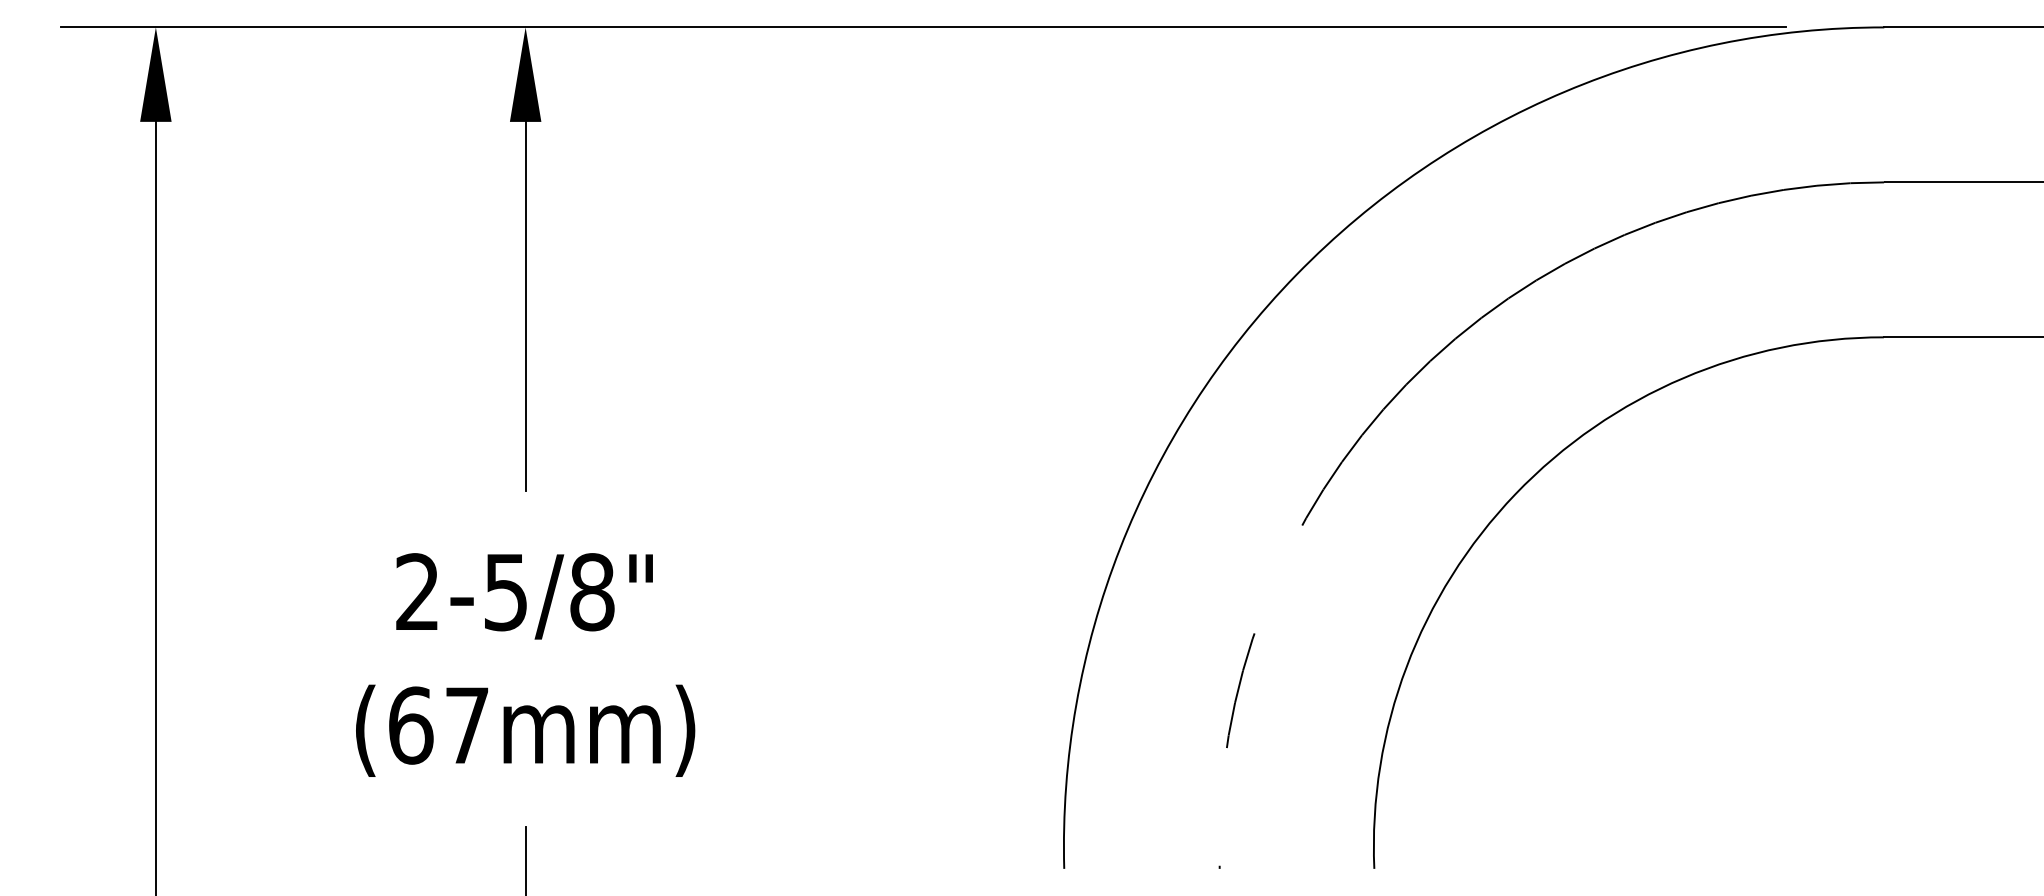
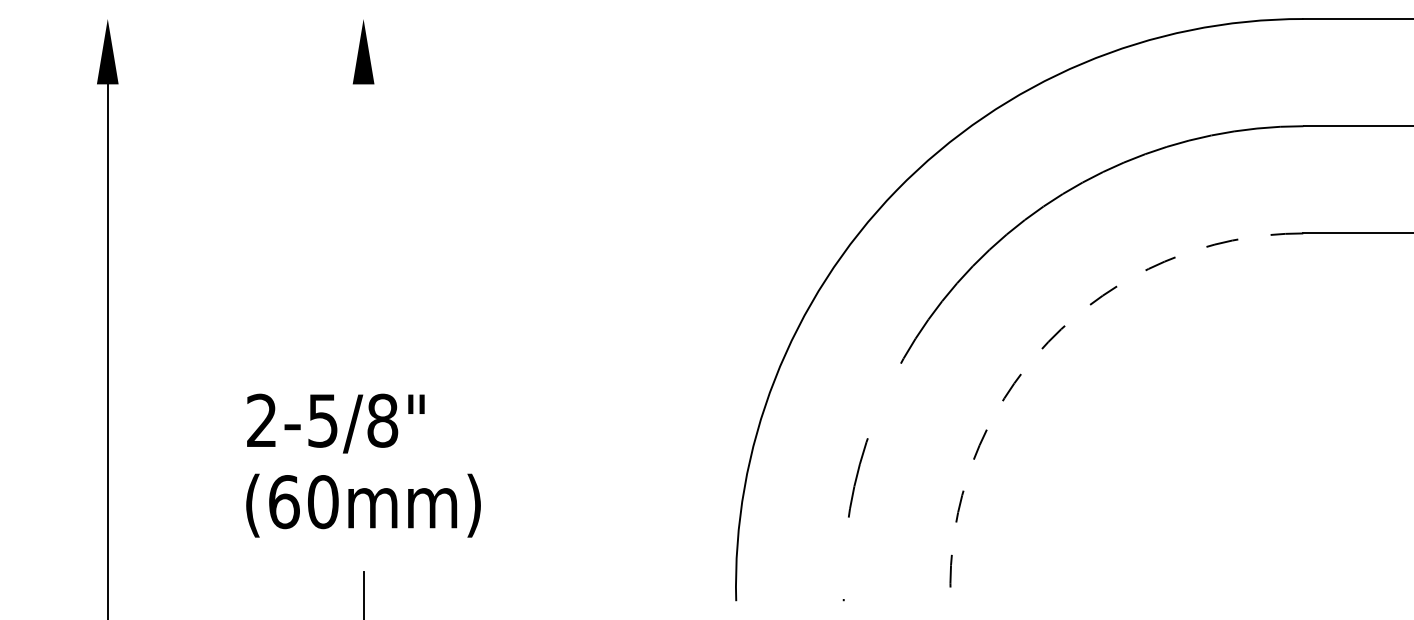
line: (922, 28) -> (638, 19), removed
line: (525, 305) -> (363, 211), removed
arc: (1515, 493) -> (1048, 341), solid -> dashed
text: (524, 596) -> (335, 423), moved
text: (467, 726) -> (323, 502), (67mm) -> (60mm)

